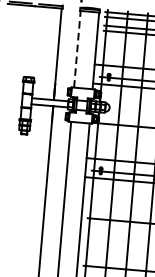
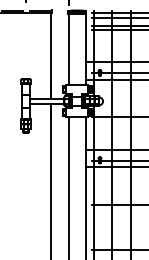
line: (77, 49) -> (68, 49), dashed -> solid

